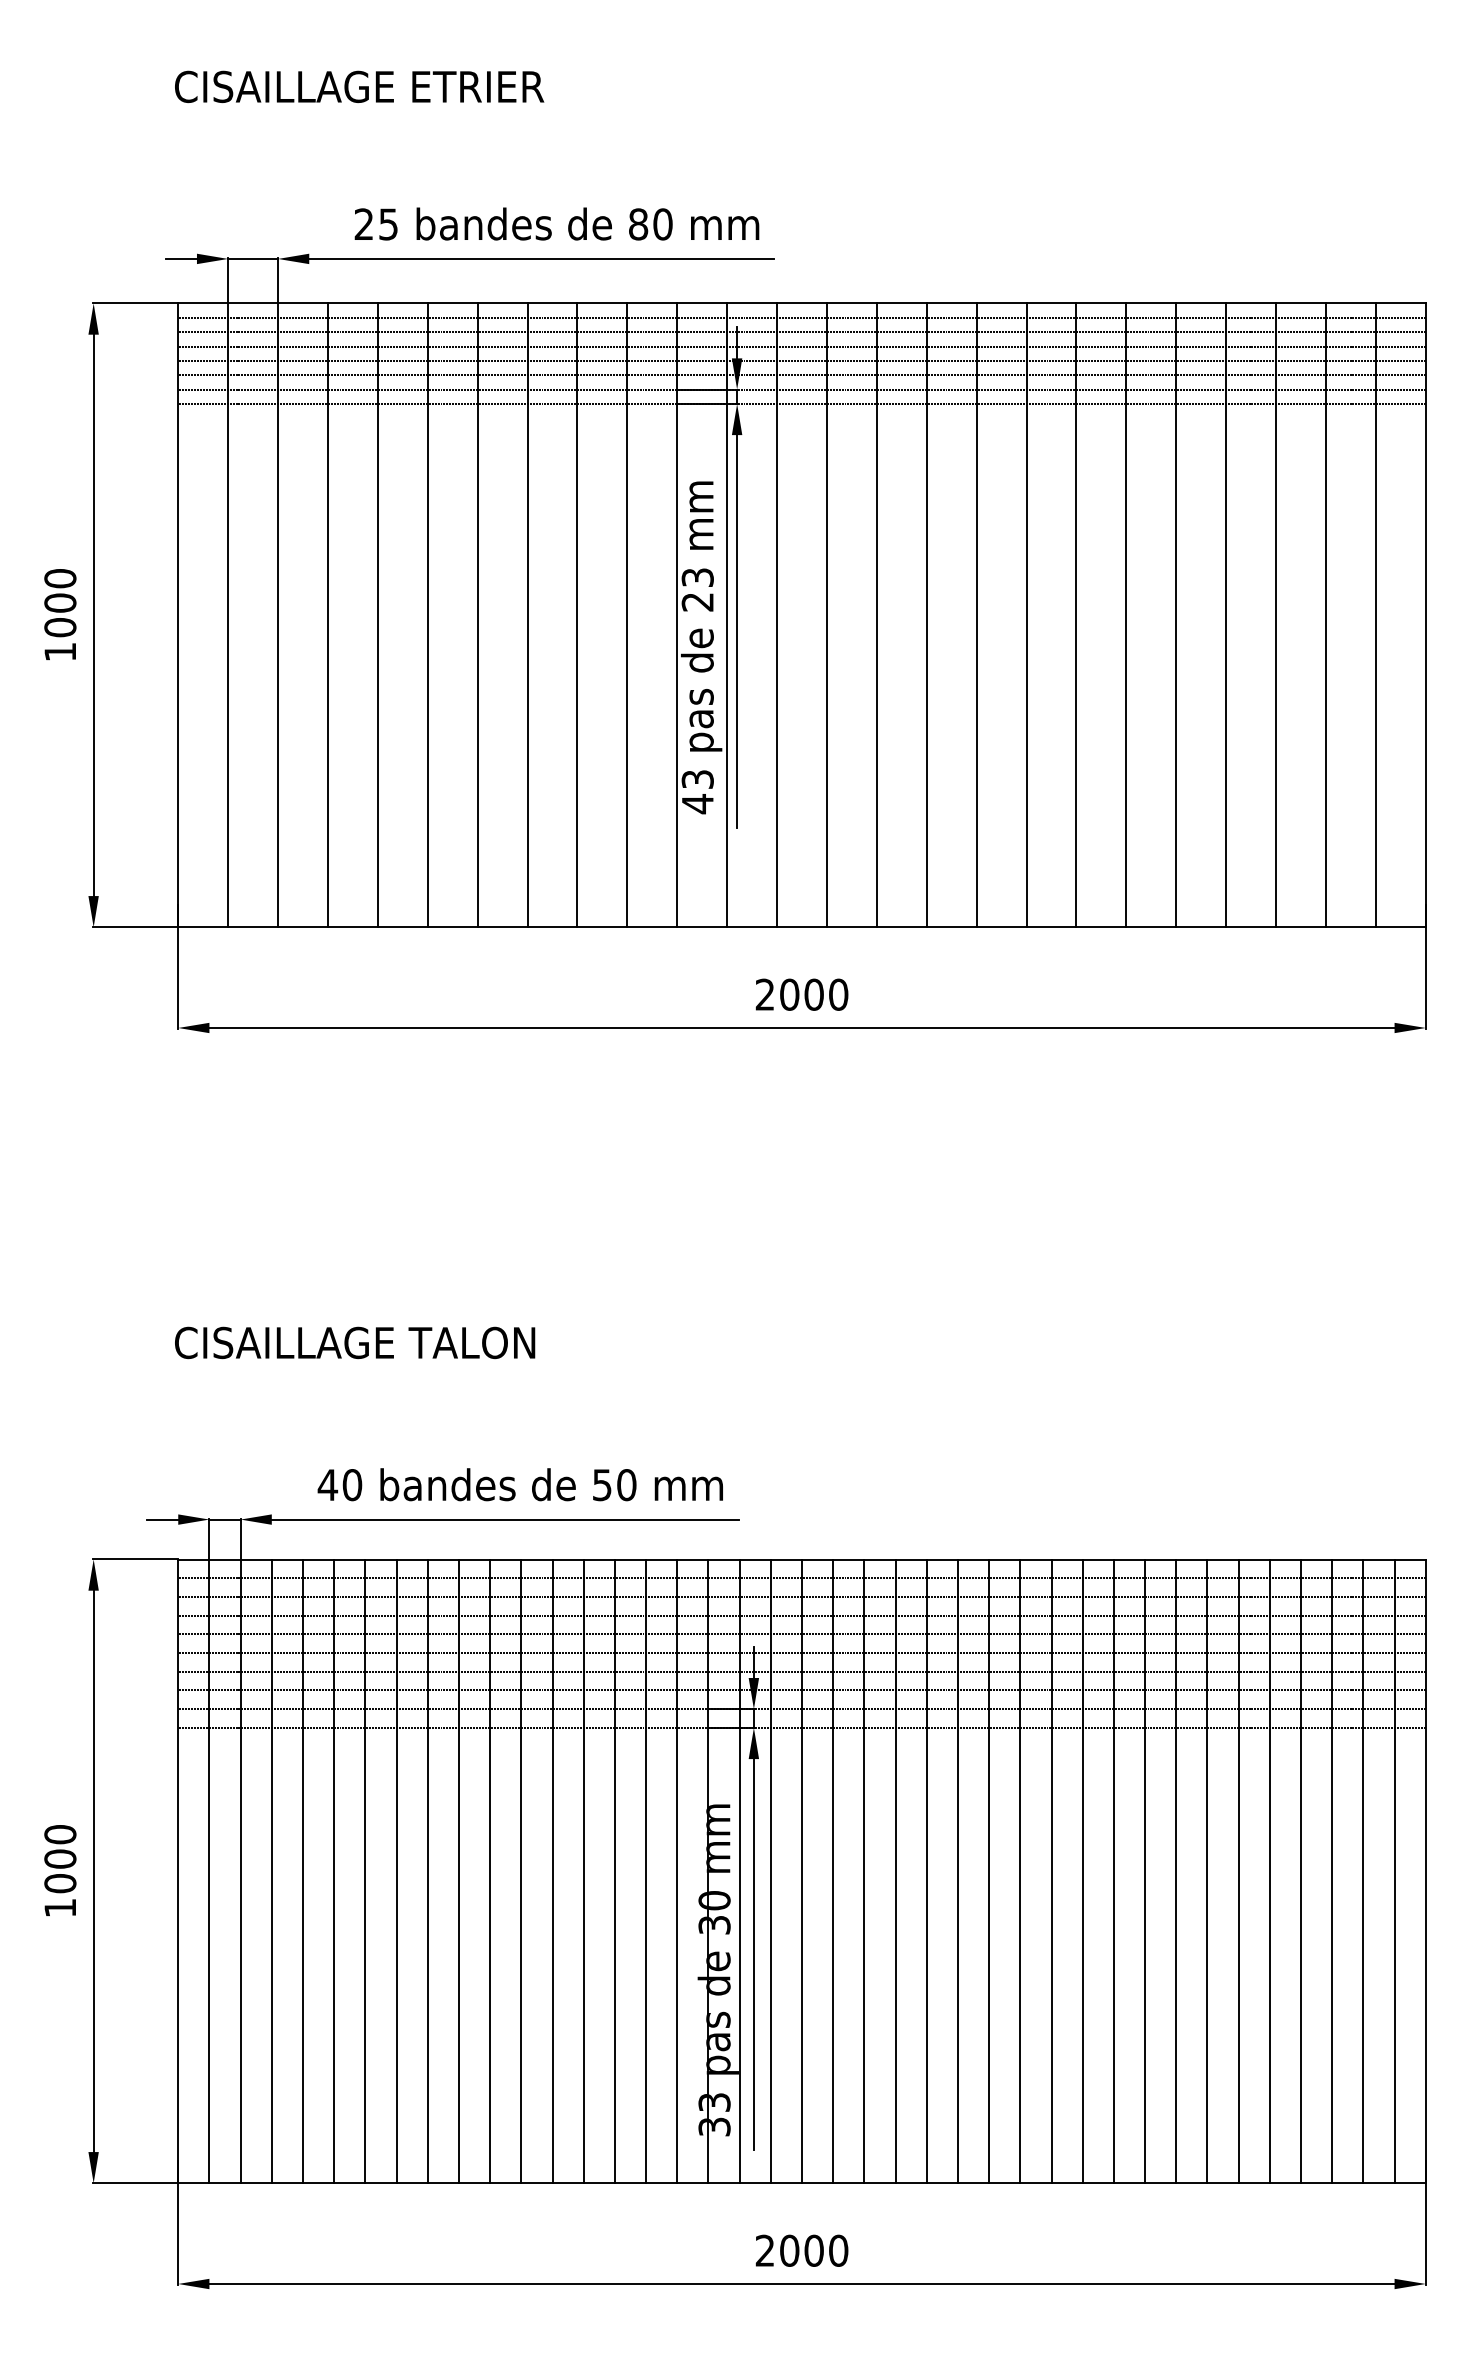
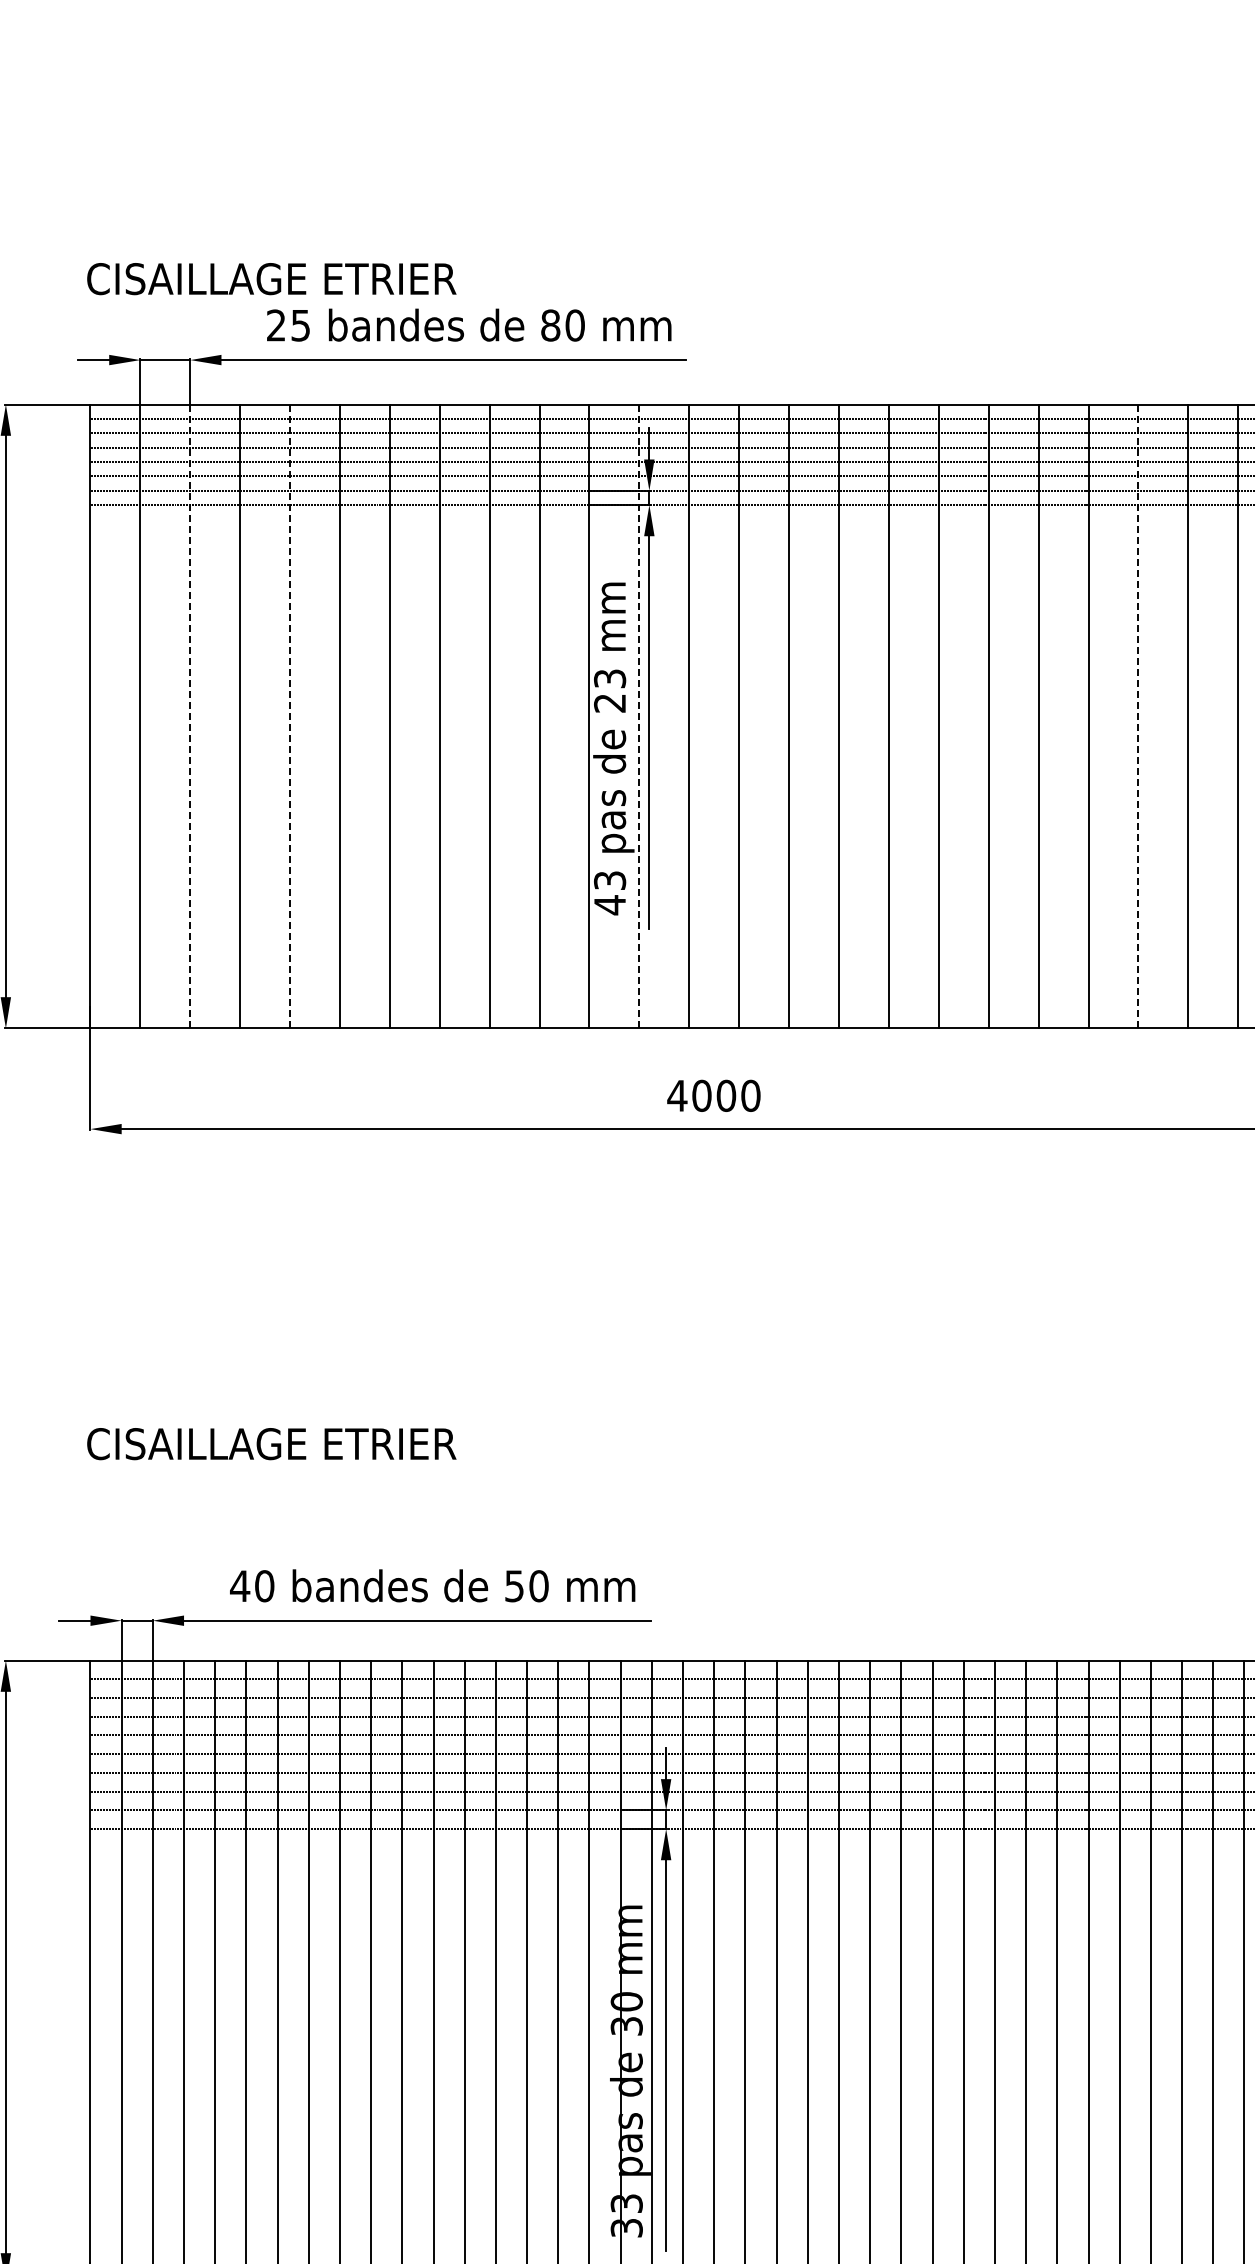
text: (359, 86) -> (271, 278), moved
line: (278, 615) -> (190, 716), solid -> dashed
line: (377, 615) -> (289, 716), solid -> dashed
line: (727, 615) -> (639, 716), solid -> dashed
line: (1226, 615) -> (1138, 716), solid -> dashed
text: (765, 994) -> (677, 1095), 2000 -> 4000
text: (476, 1342) -> (388, 1443), CISAILLAGE TALON -> CISAILLAGE ETRIER

